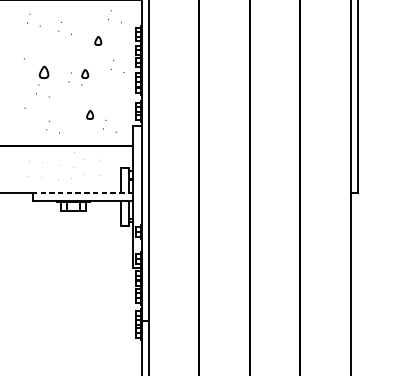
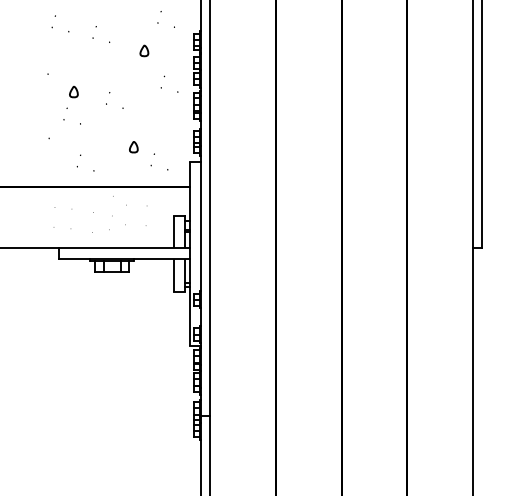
part: (43, 72) -> (73, 92), size x0.71
part: (85, 73) -> (127, 93), removed
line: (82, 192) -> (124, 248), dashed -> solid

